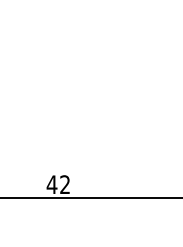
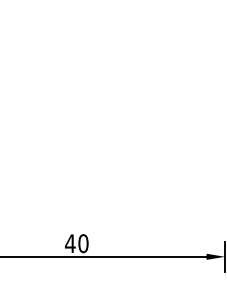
text: (65, 184) -> (83, 243), 42 -> 40

